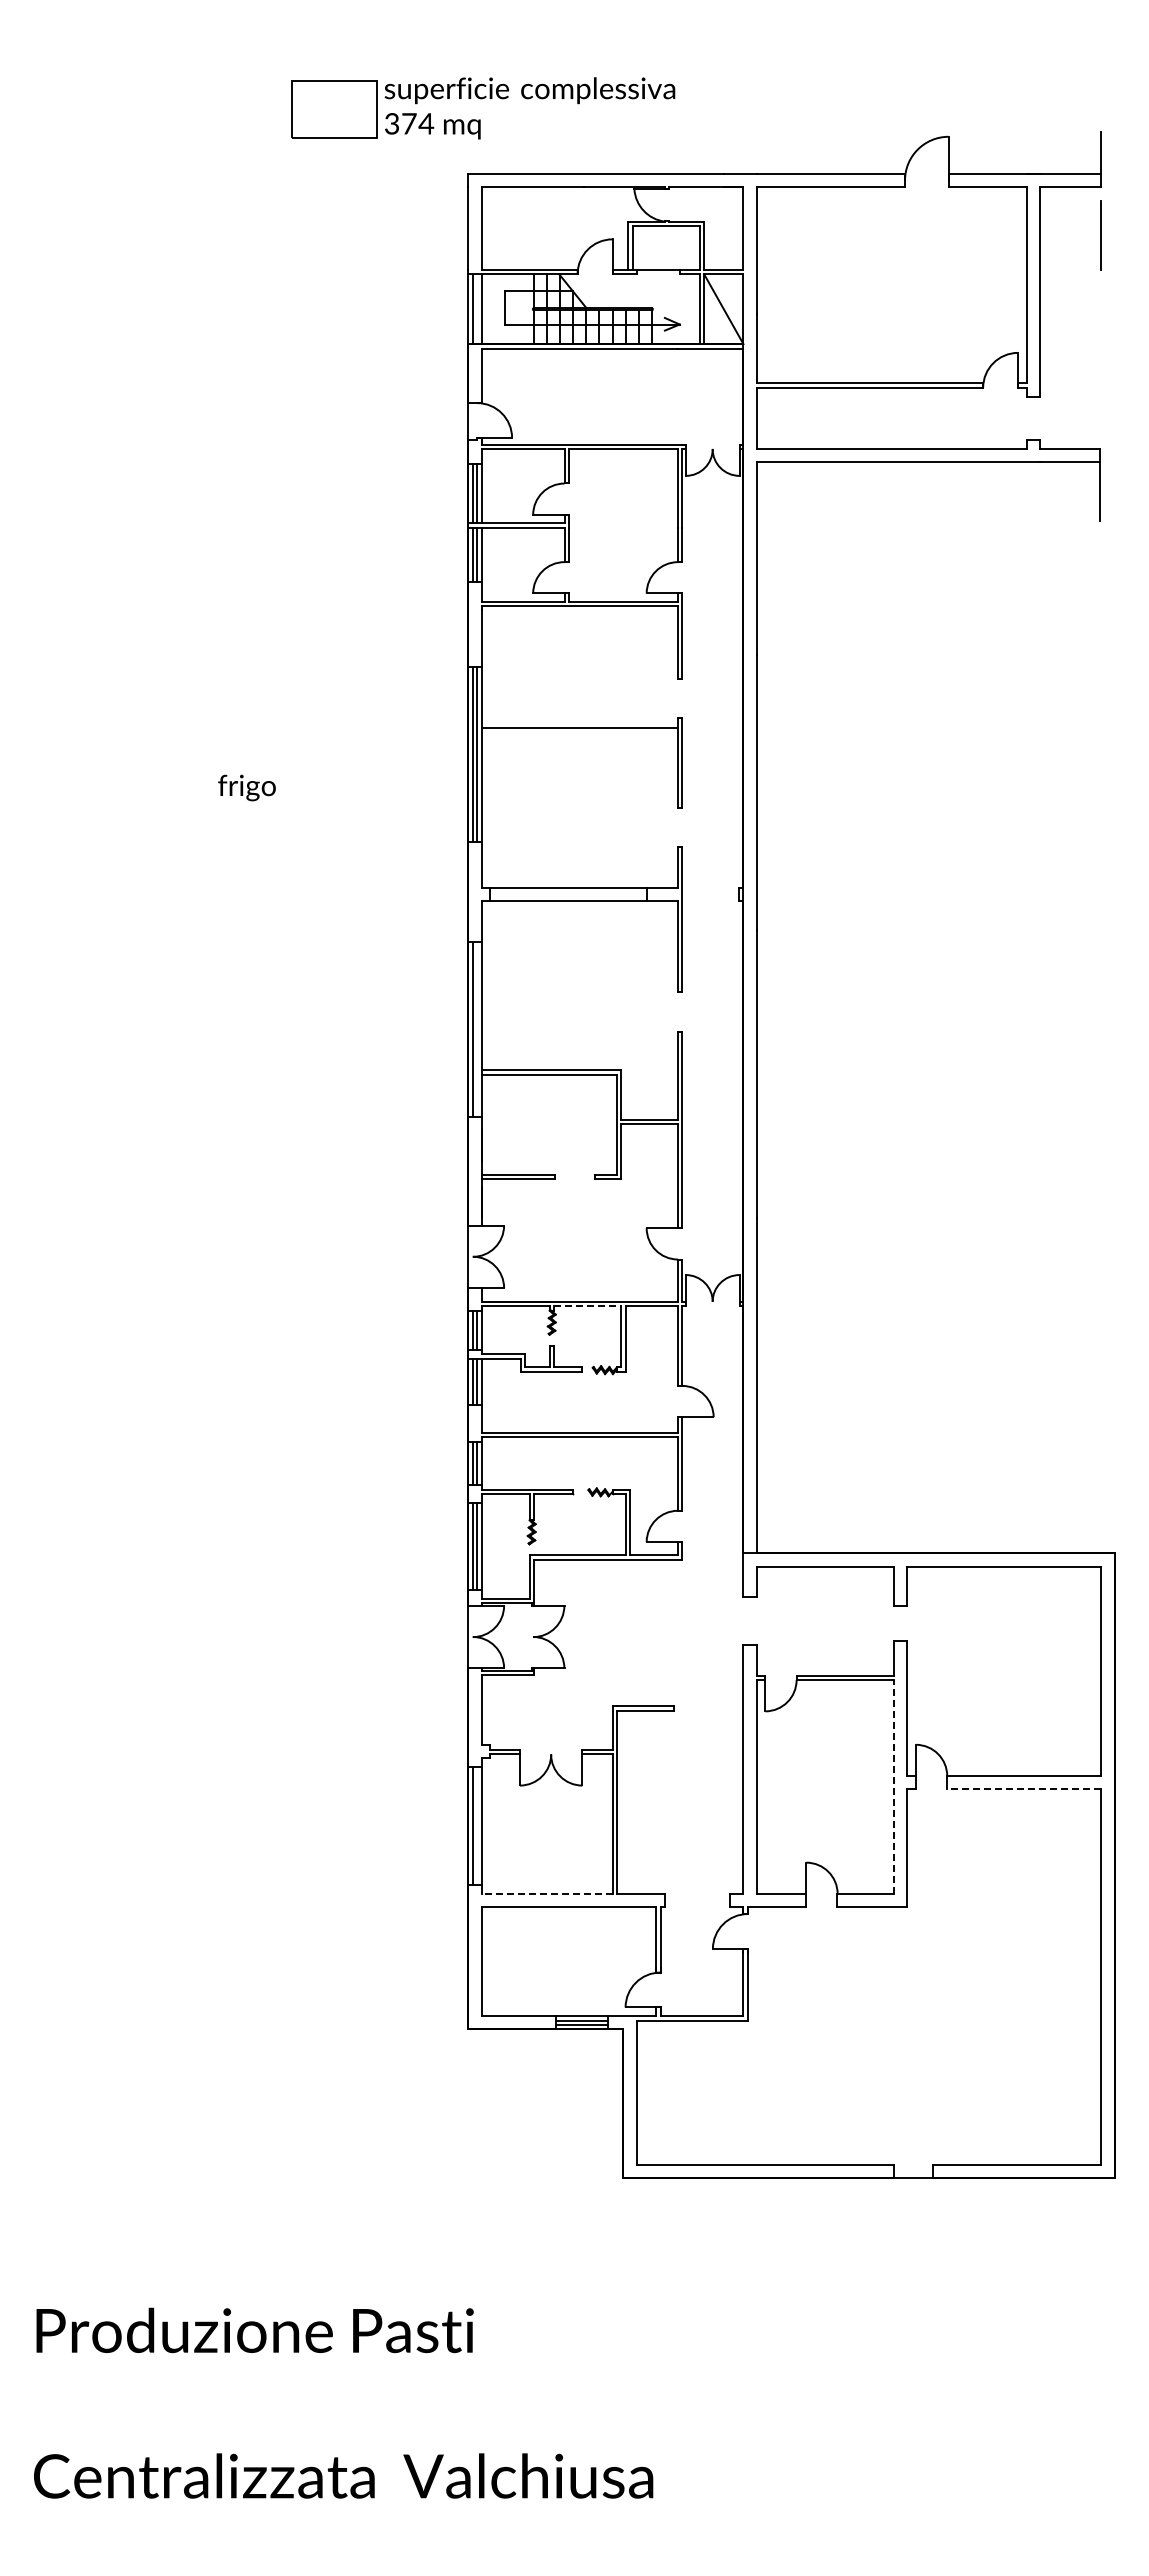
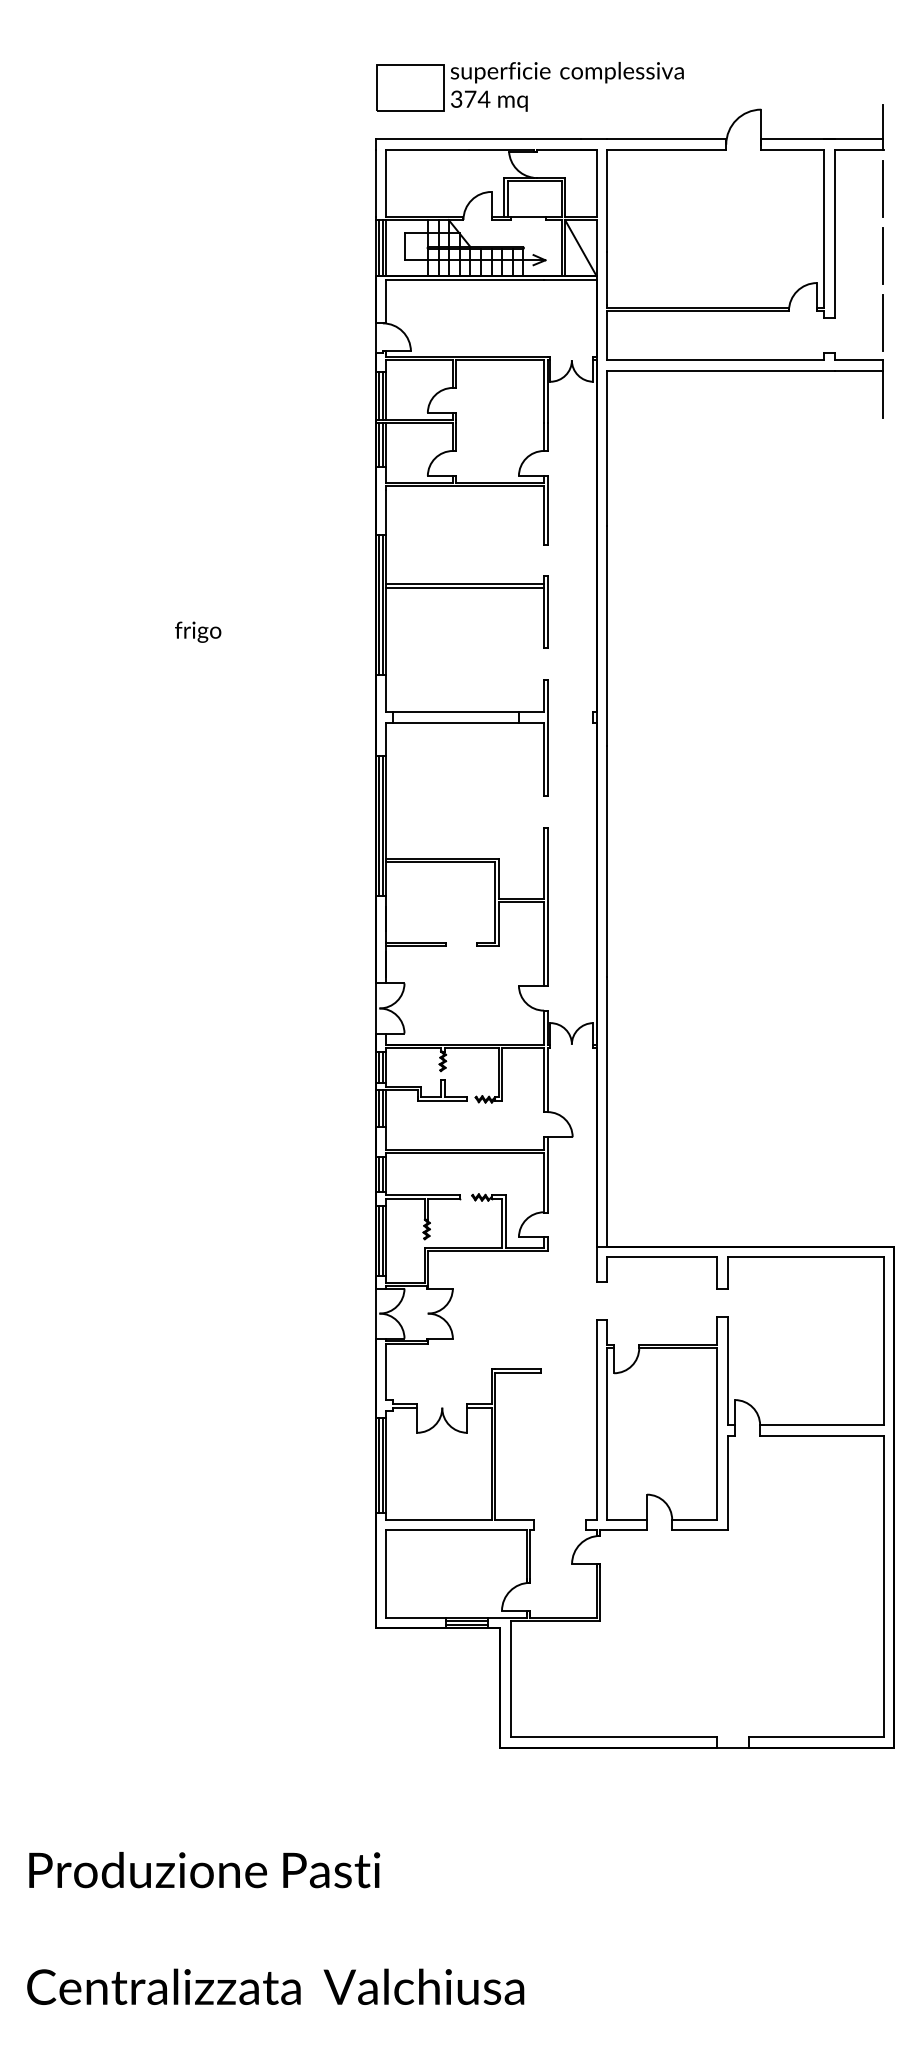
part: (482, 99) -> (529, 79), moved
line: (477, 309) -> (383, 248), added
line: (1099, 318) -> (882, 255), added
line: (1099, 402) -> (882, 322), added
line: (579, 732) -> (465, 587), added
line: (477, 1029) -> (383, 826), added
line: (587, 1306) -> (471, 1048), dashed -> solid
line: (894, 1787) -> (717, 1434), dashed -> solid
line: (1023, 1789) -> (821, 1435), dashed -> solid
line: (477, 1825) -> (383, 1464), added
line: (546, 1893) -> (438, 1519), dashed -> solid

